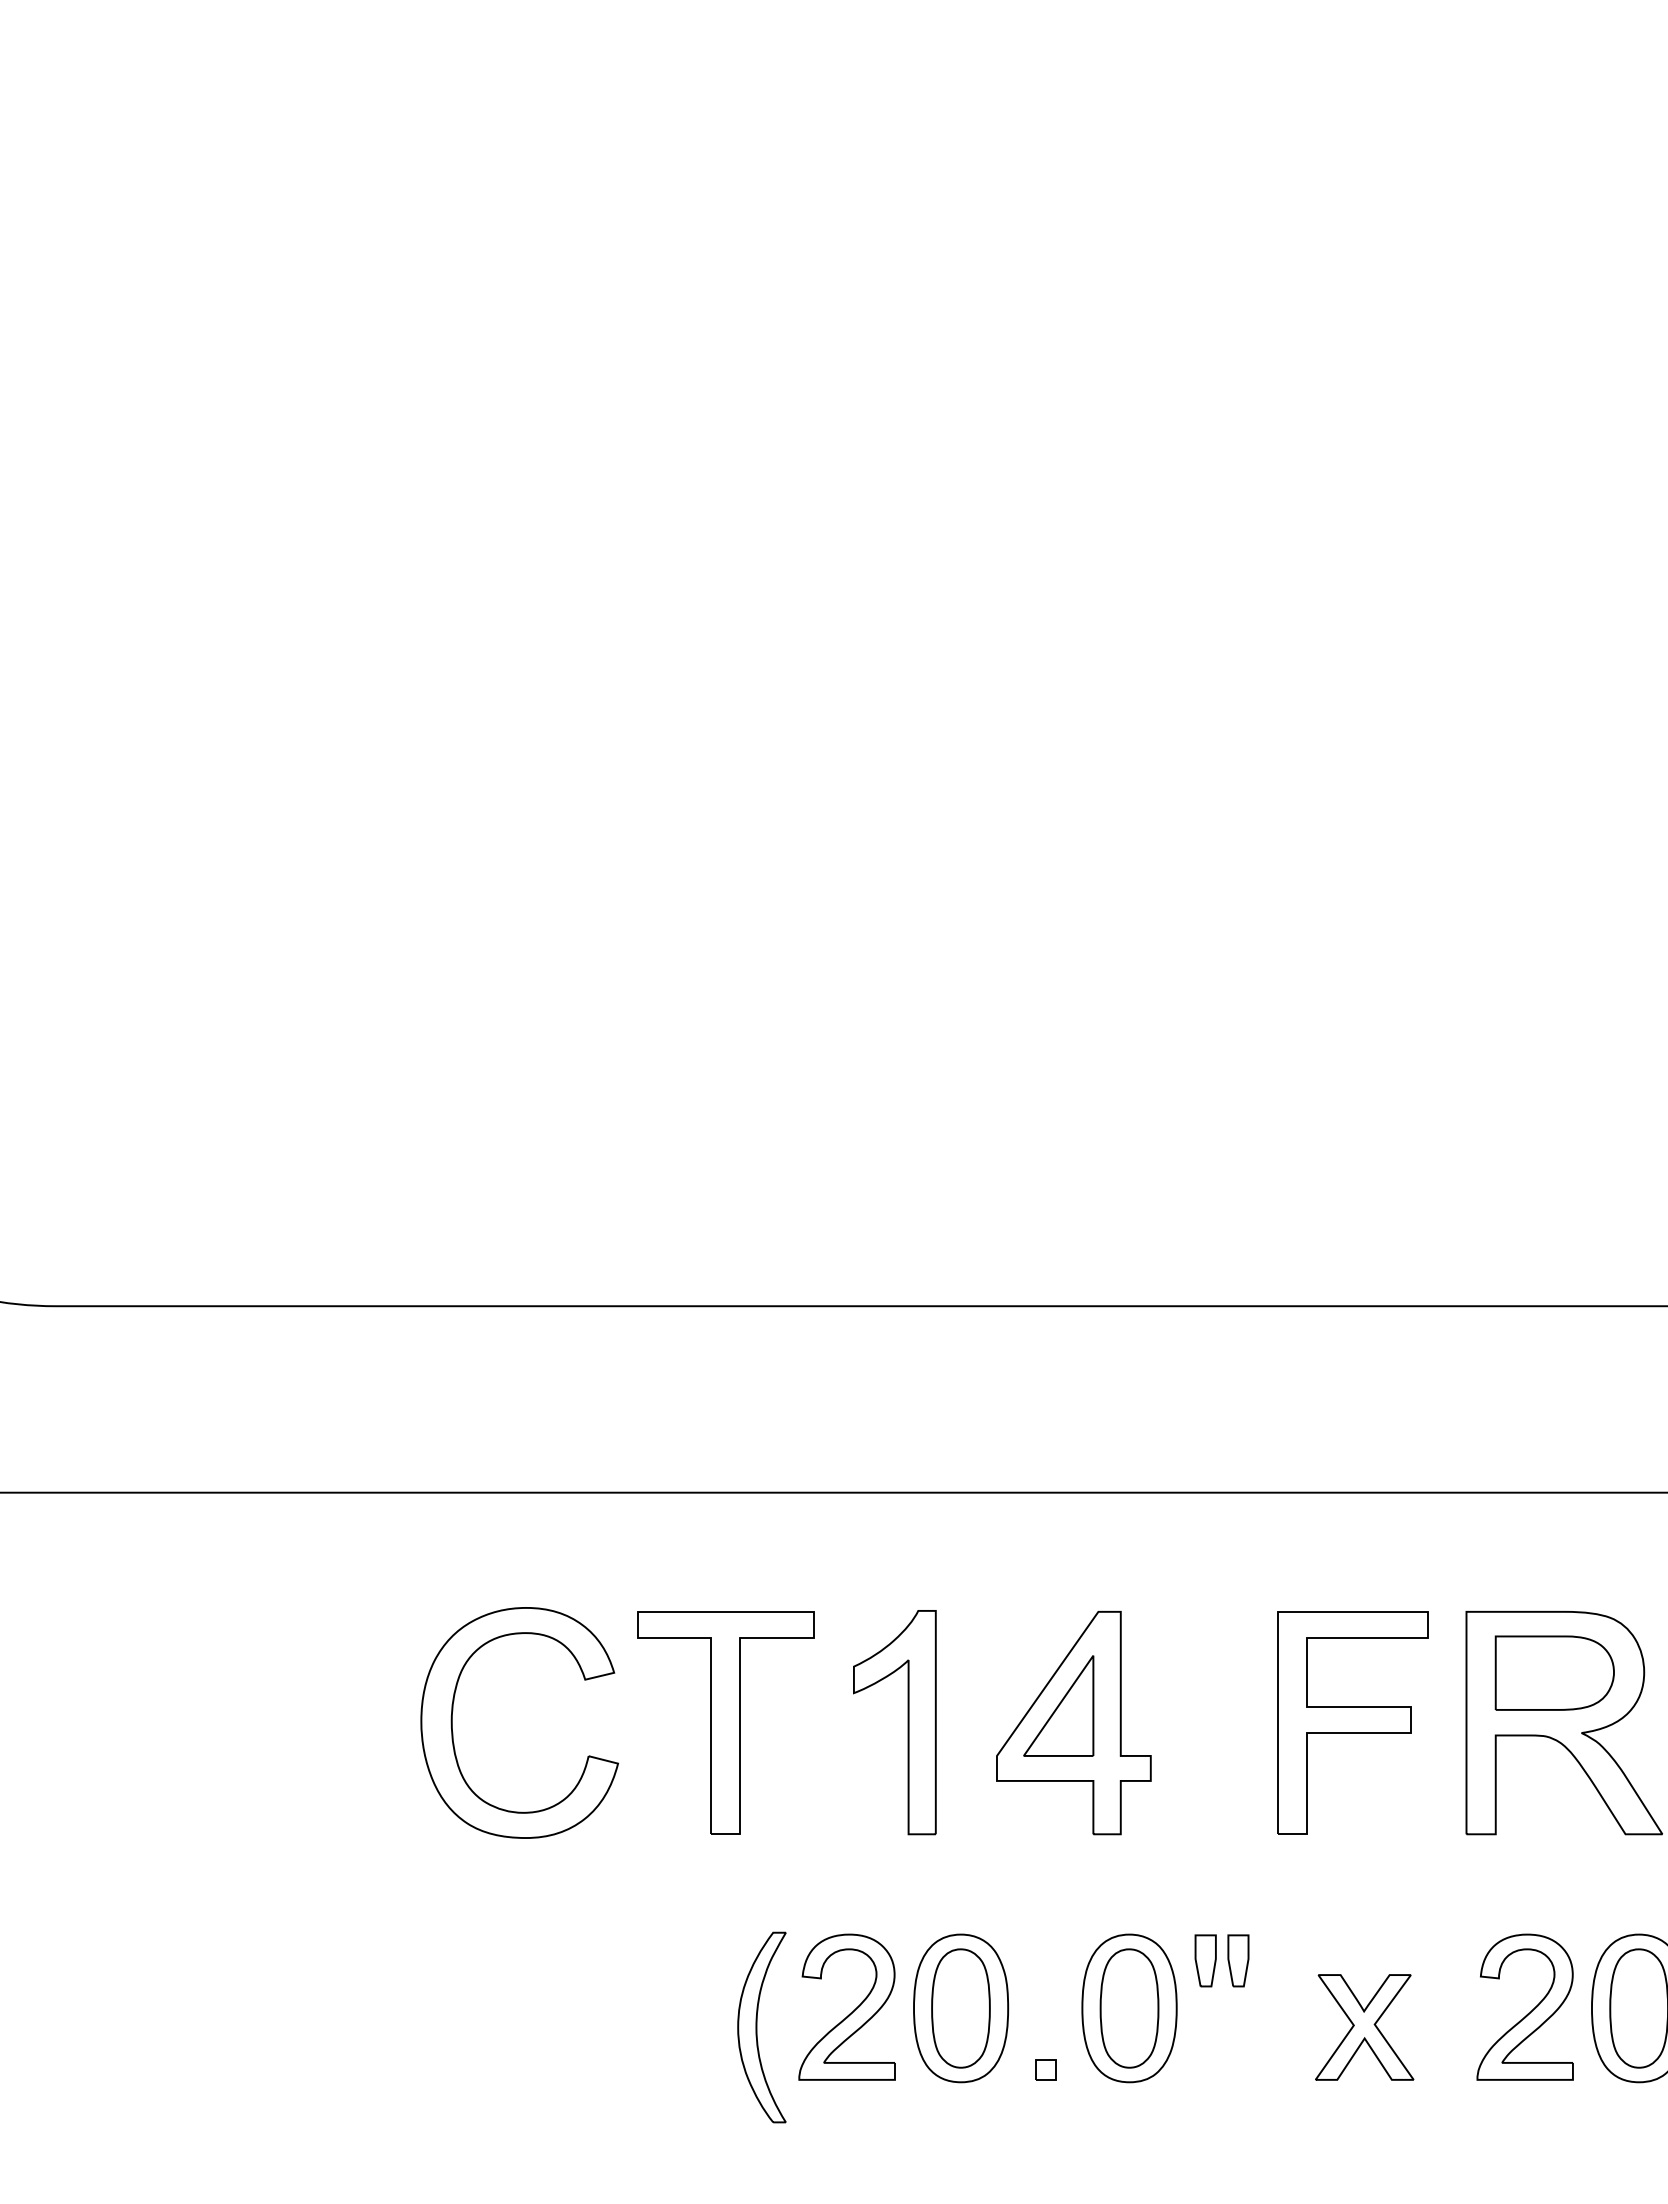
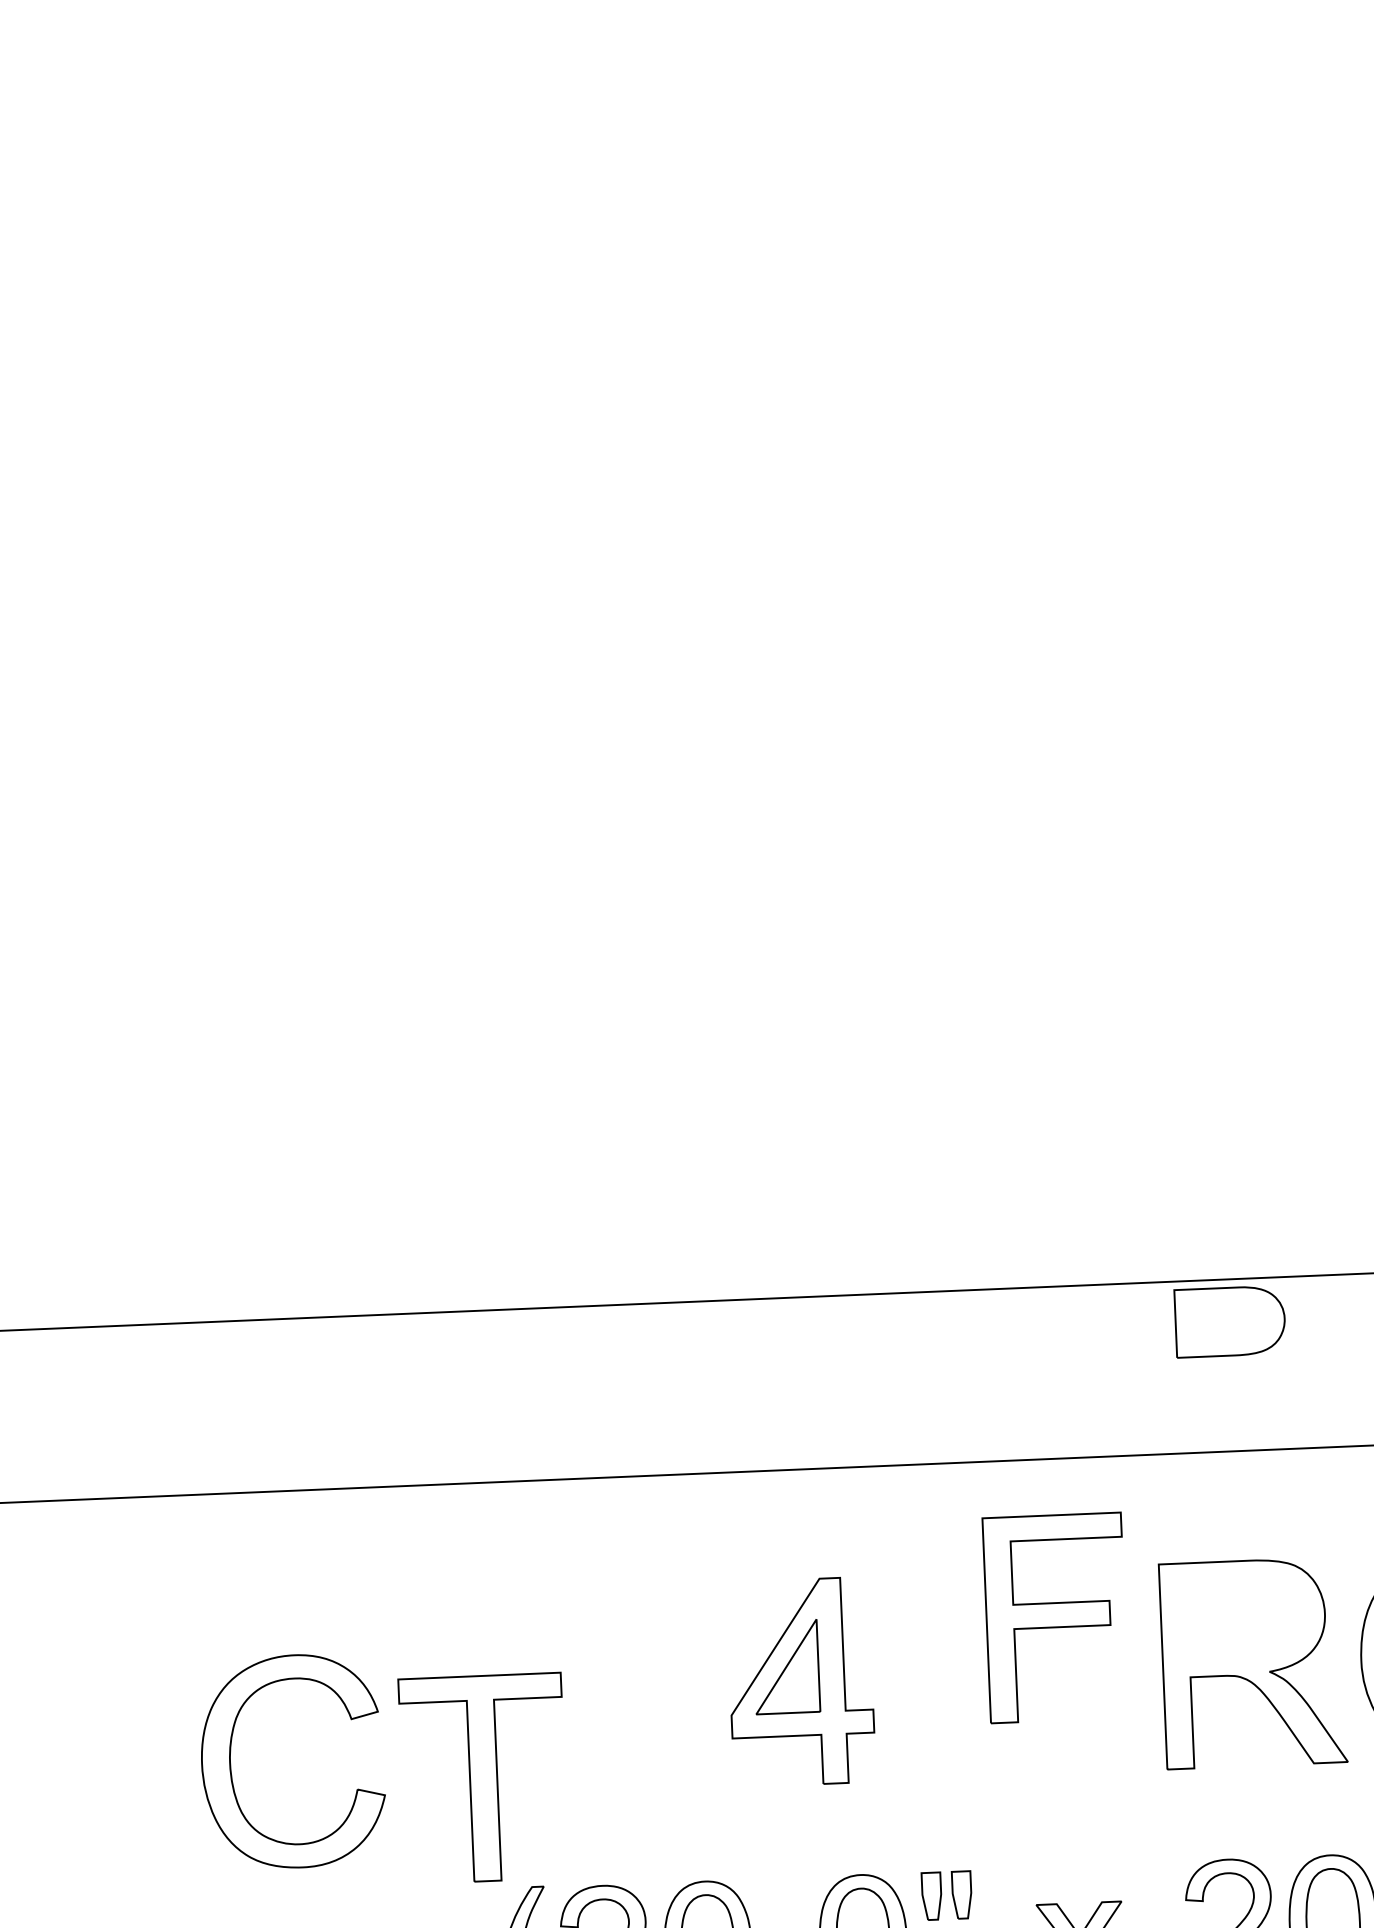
part: (1554, 1672) -> (1229, 1321), moved
part: (725, 1722) -> (483, 1778), moved
part: (907, 1722) -> (647, 1688), removed
part: (1352, 1722) -> (1055, 1617), moved
part: (453, 1732) -> (232, 1772), moved

